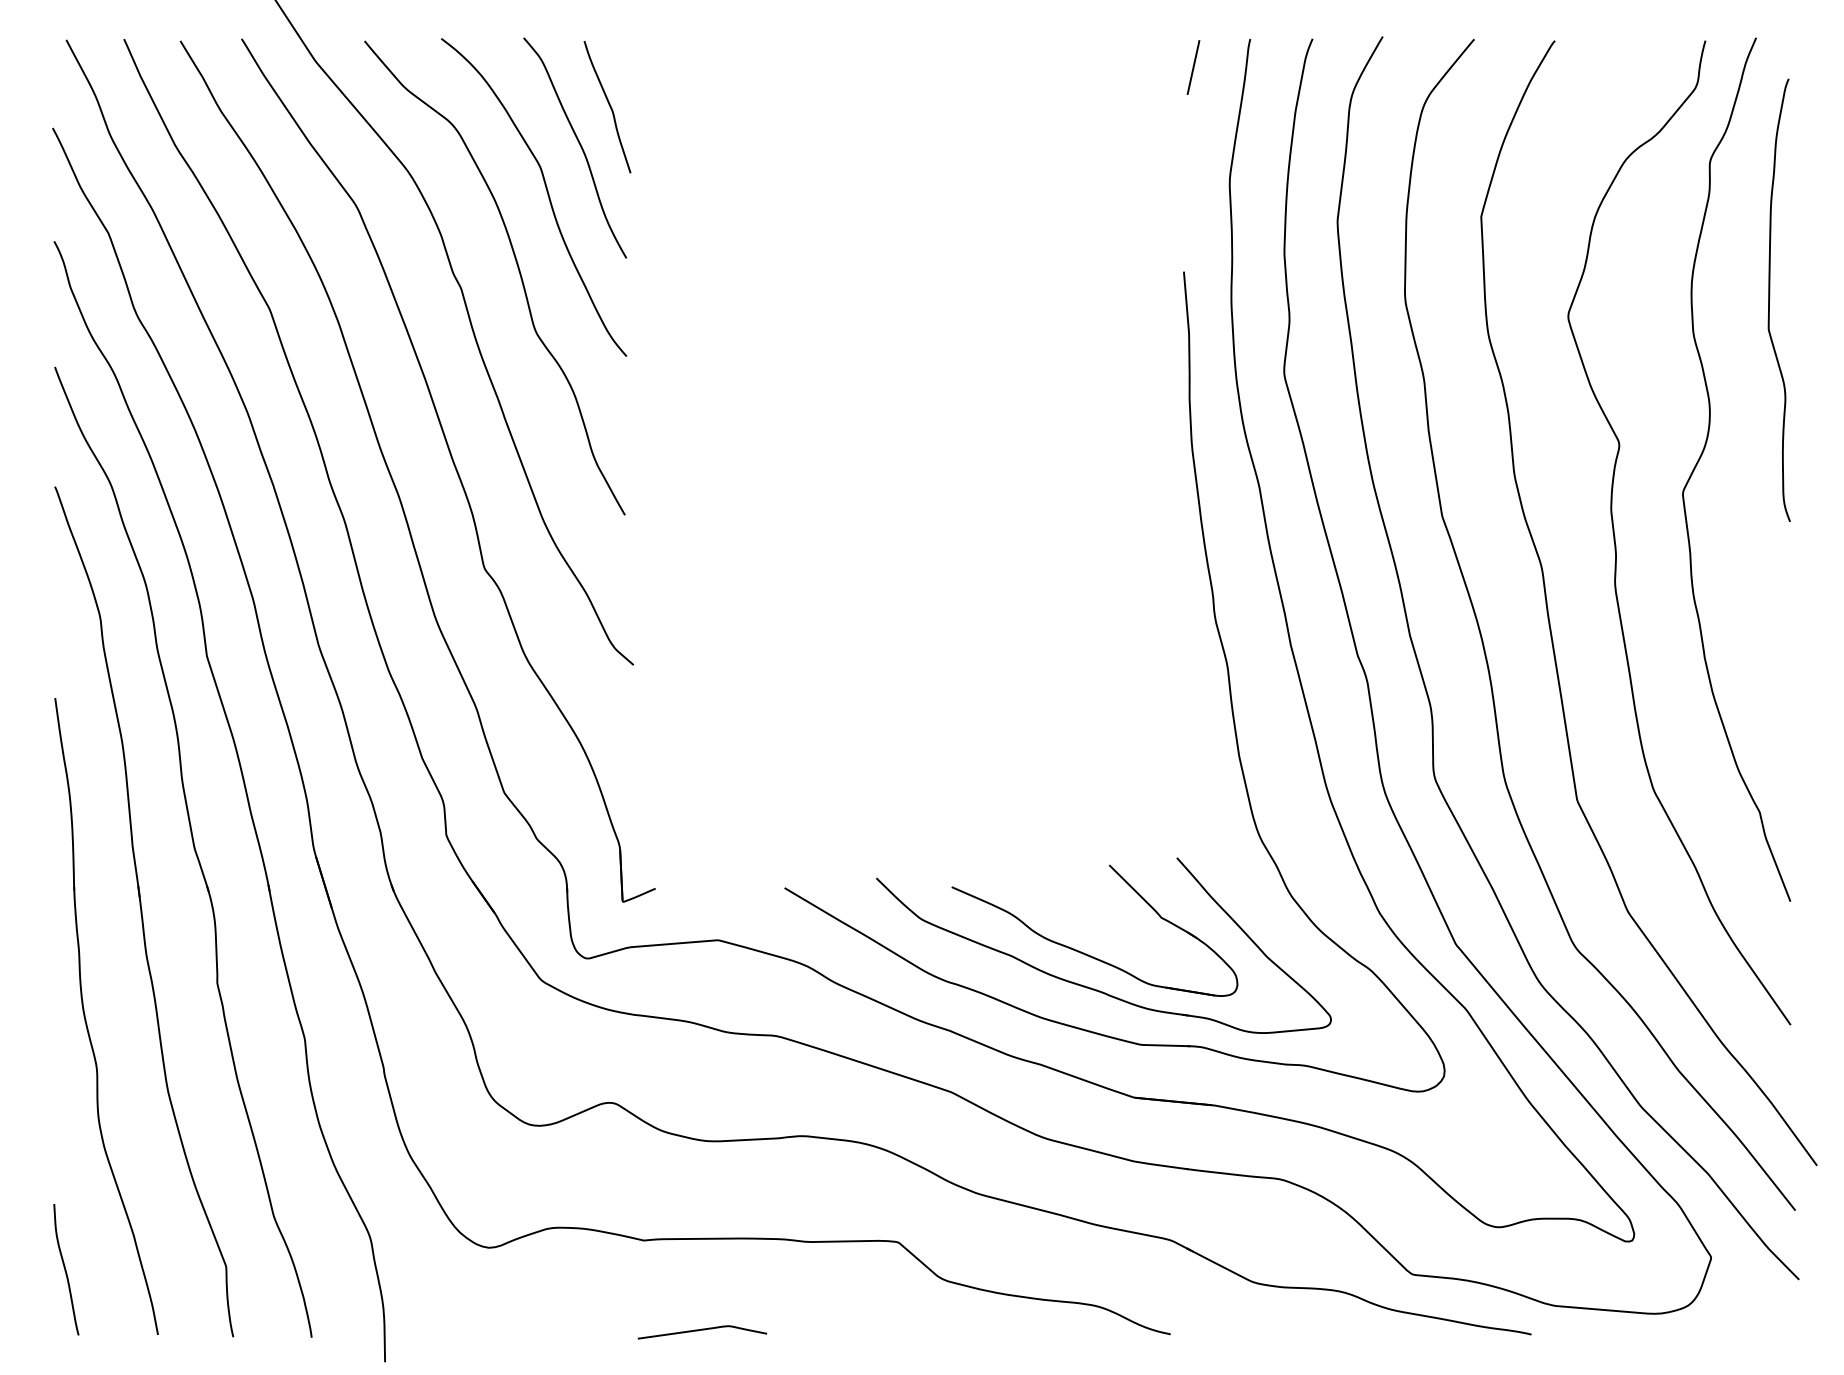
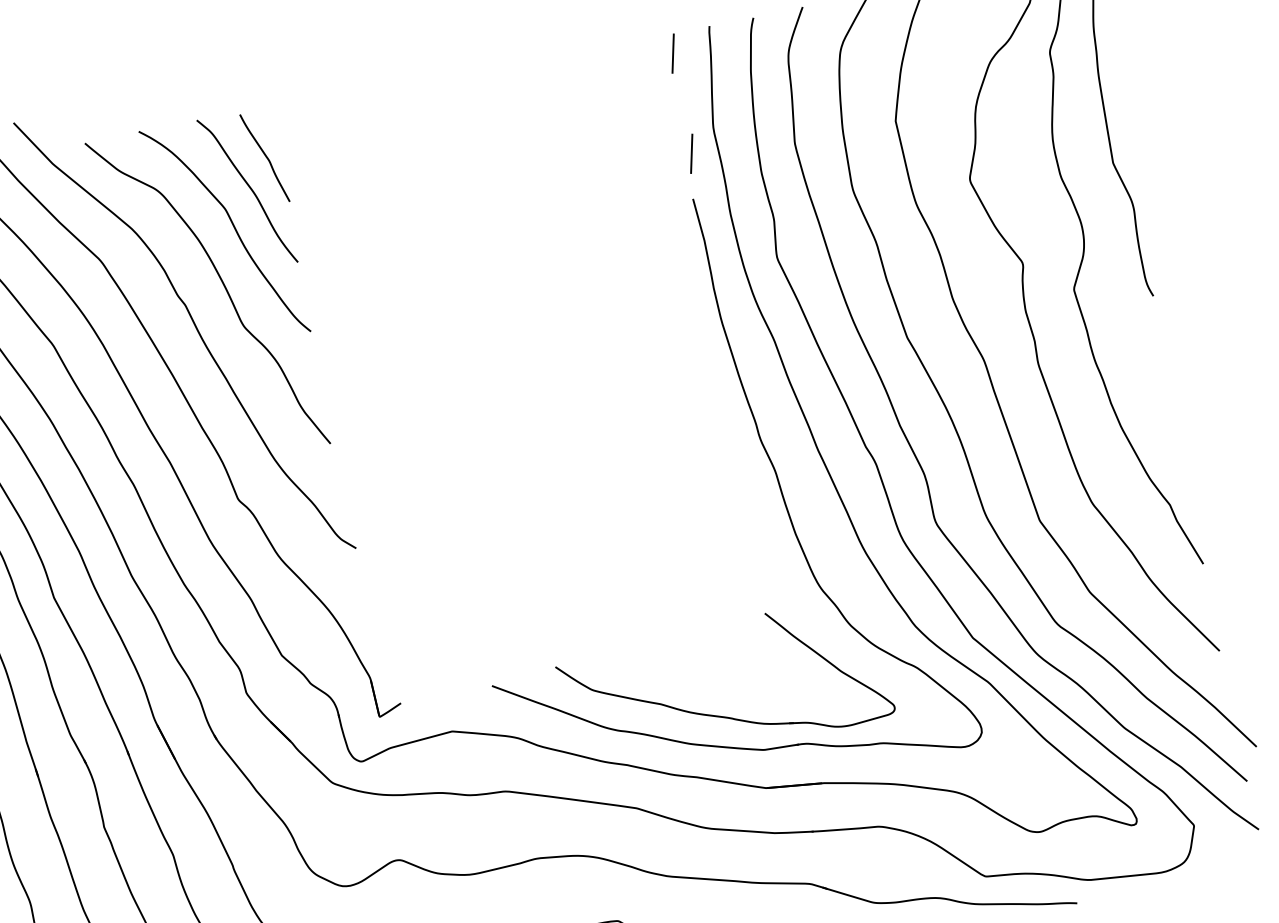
line: (1193, 209) -> (691, 153), added
part: (1086, 953) -> (713, 692), removed

